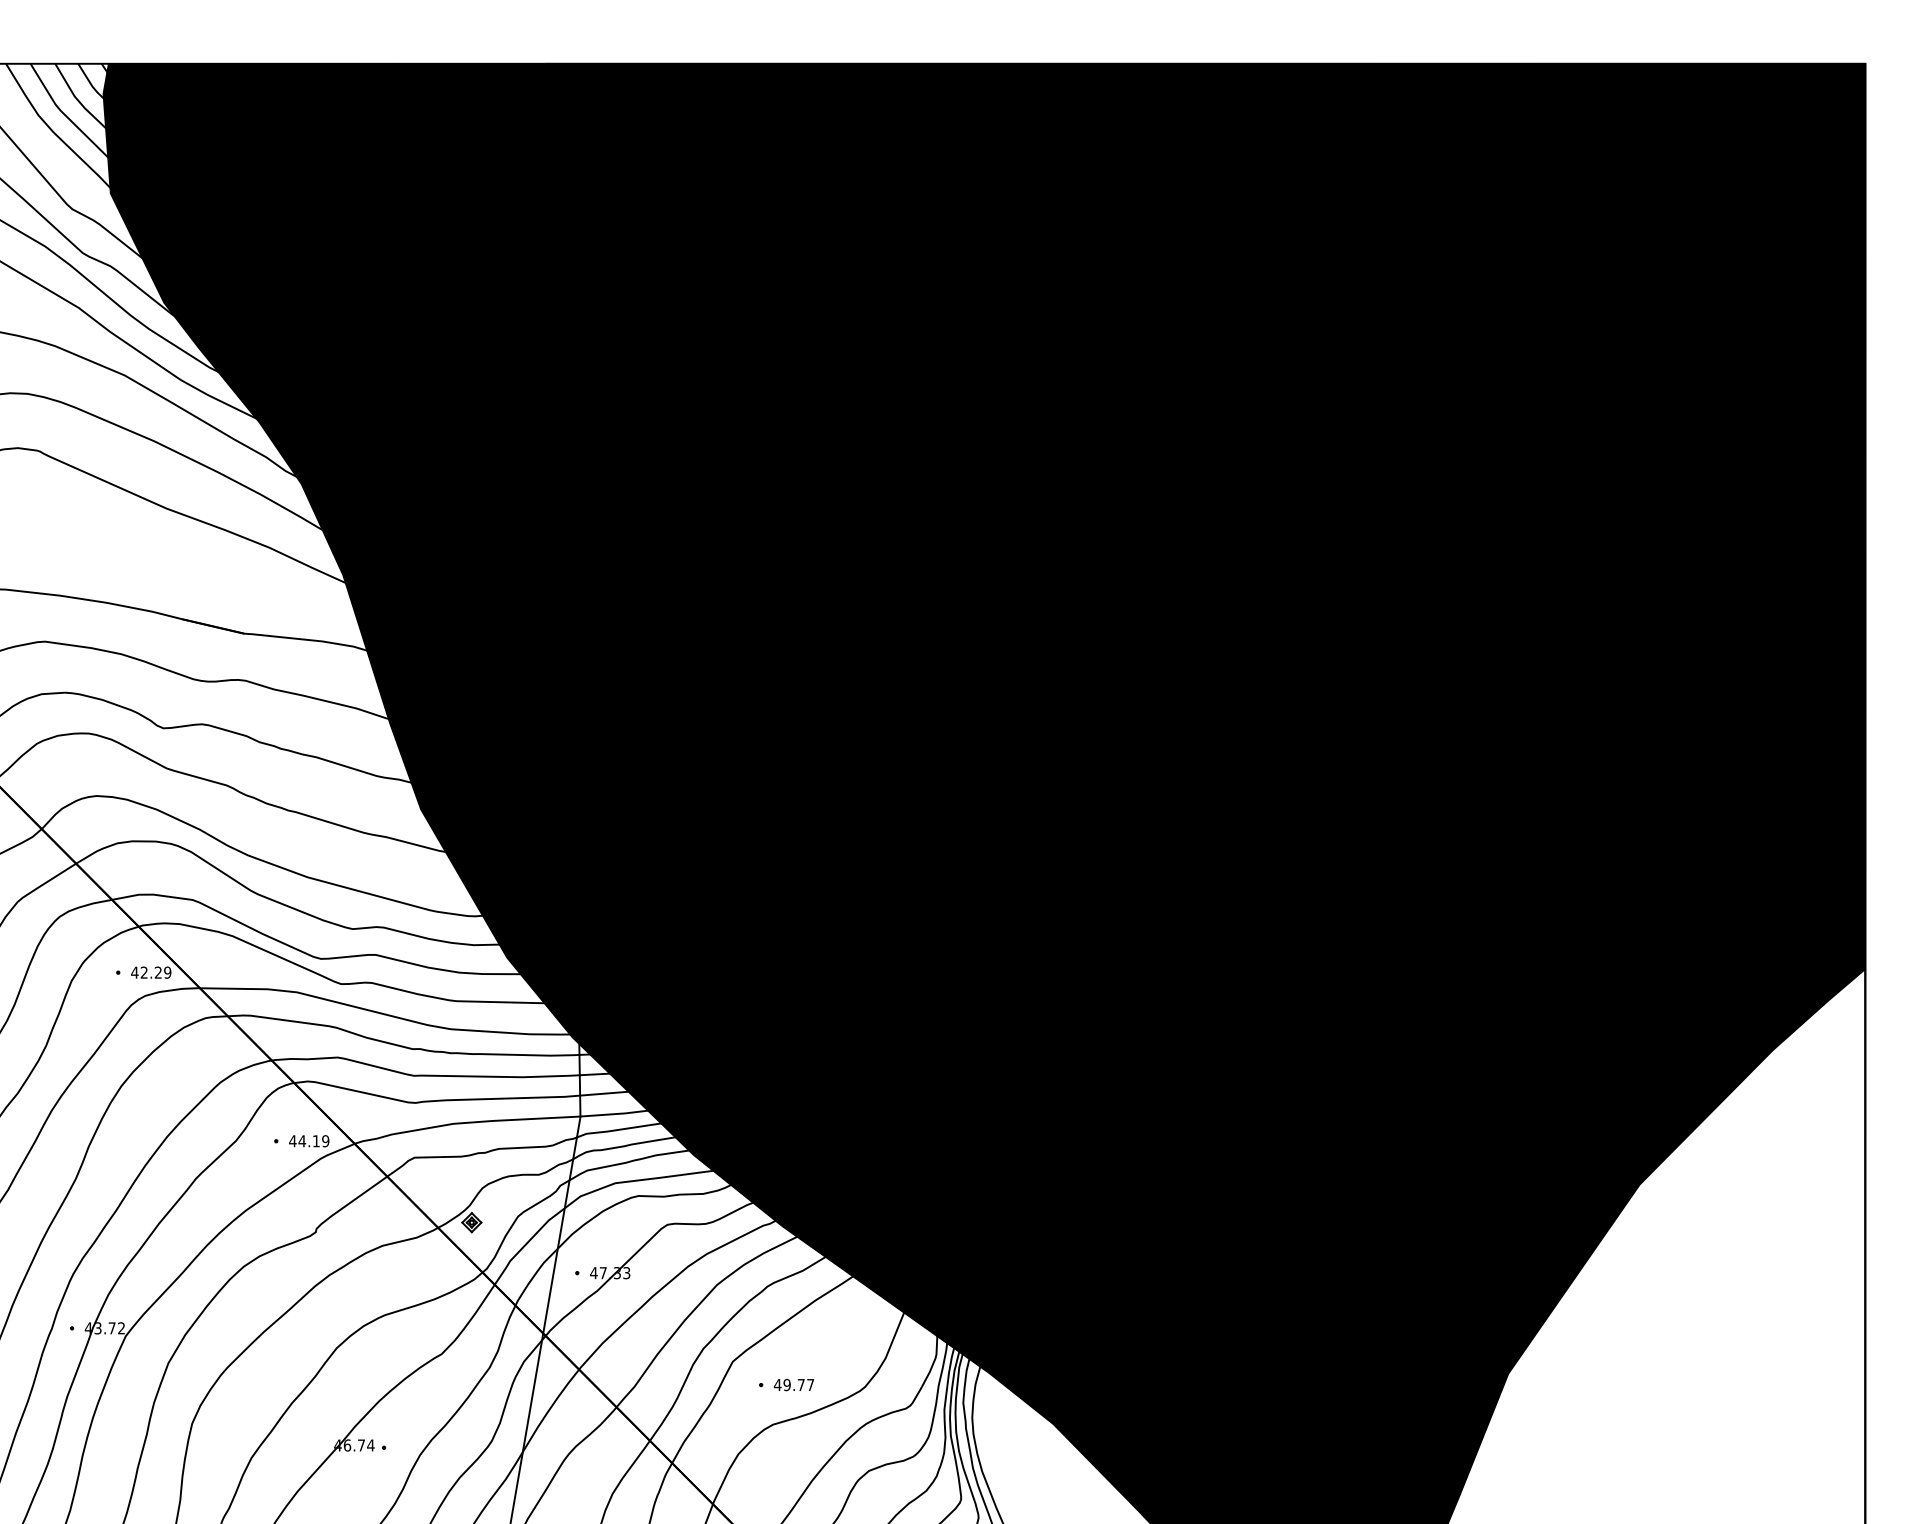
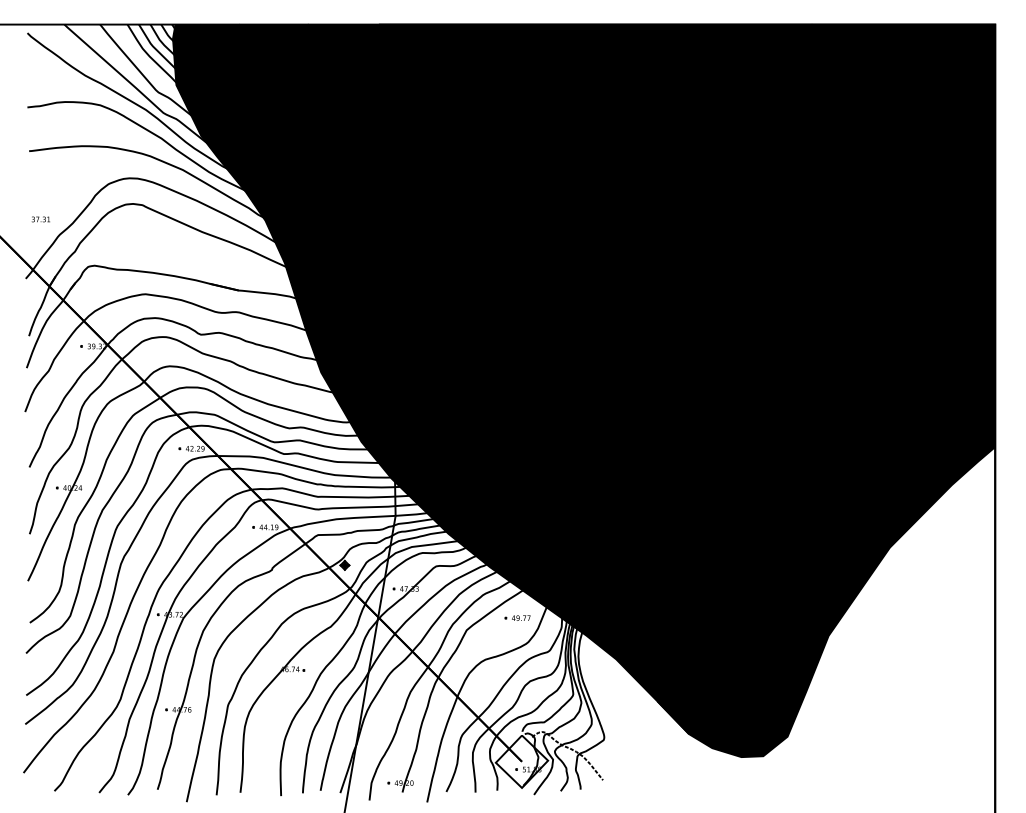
part: (785, 1383) -> (517, 617), moved

